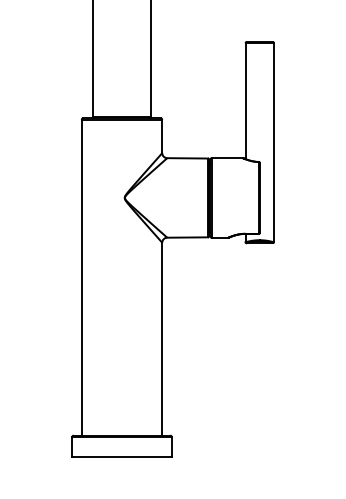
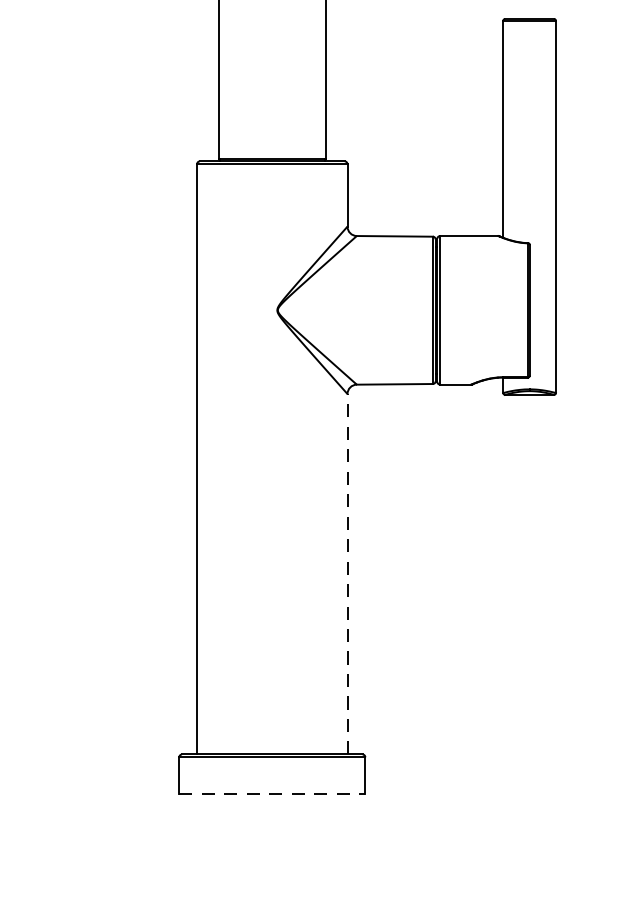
line: (162, 338) -> (347, 573), solid -> dashed
line: (122, 456) -> (273, 793), solid -> dashed

